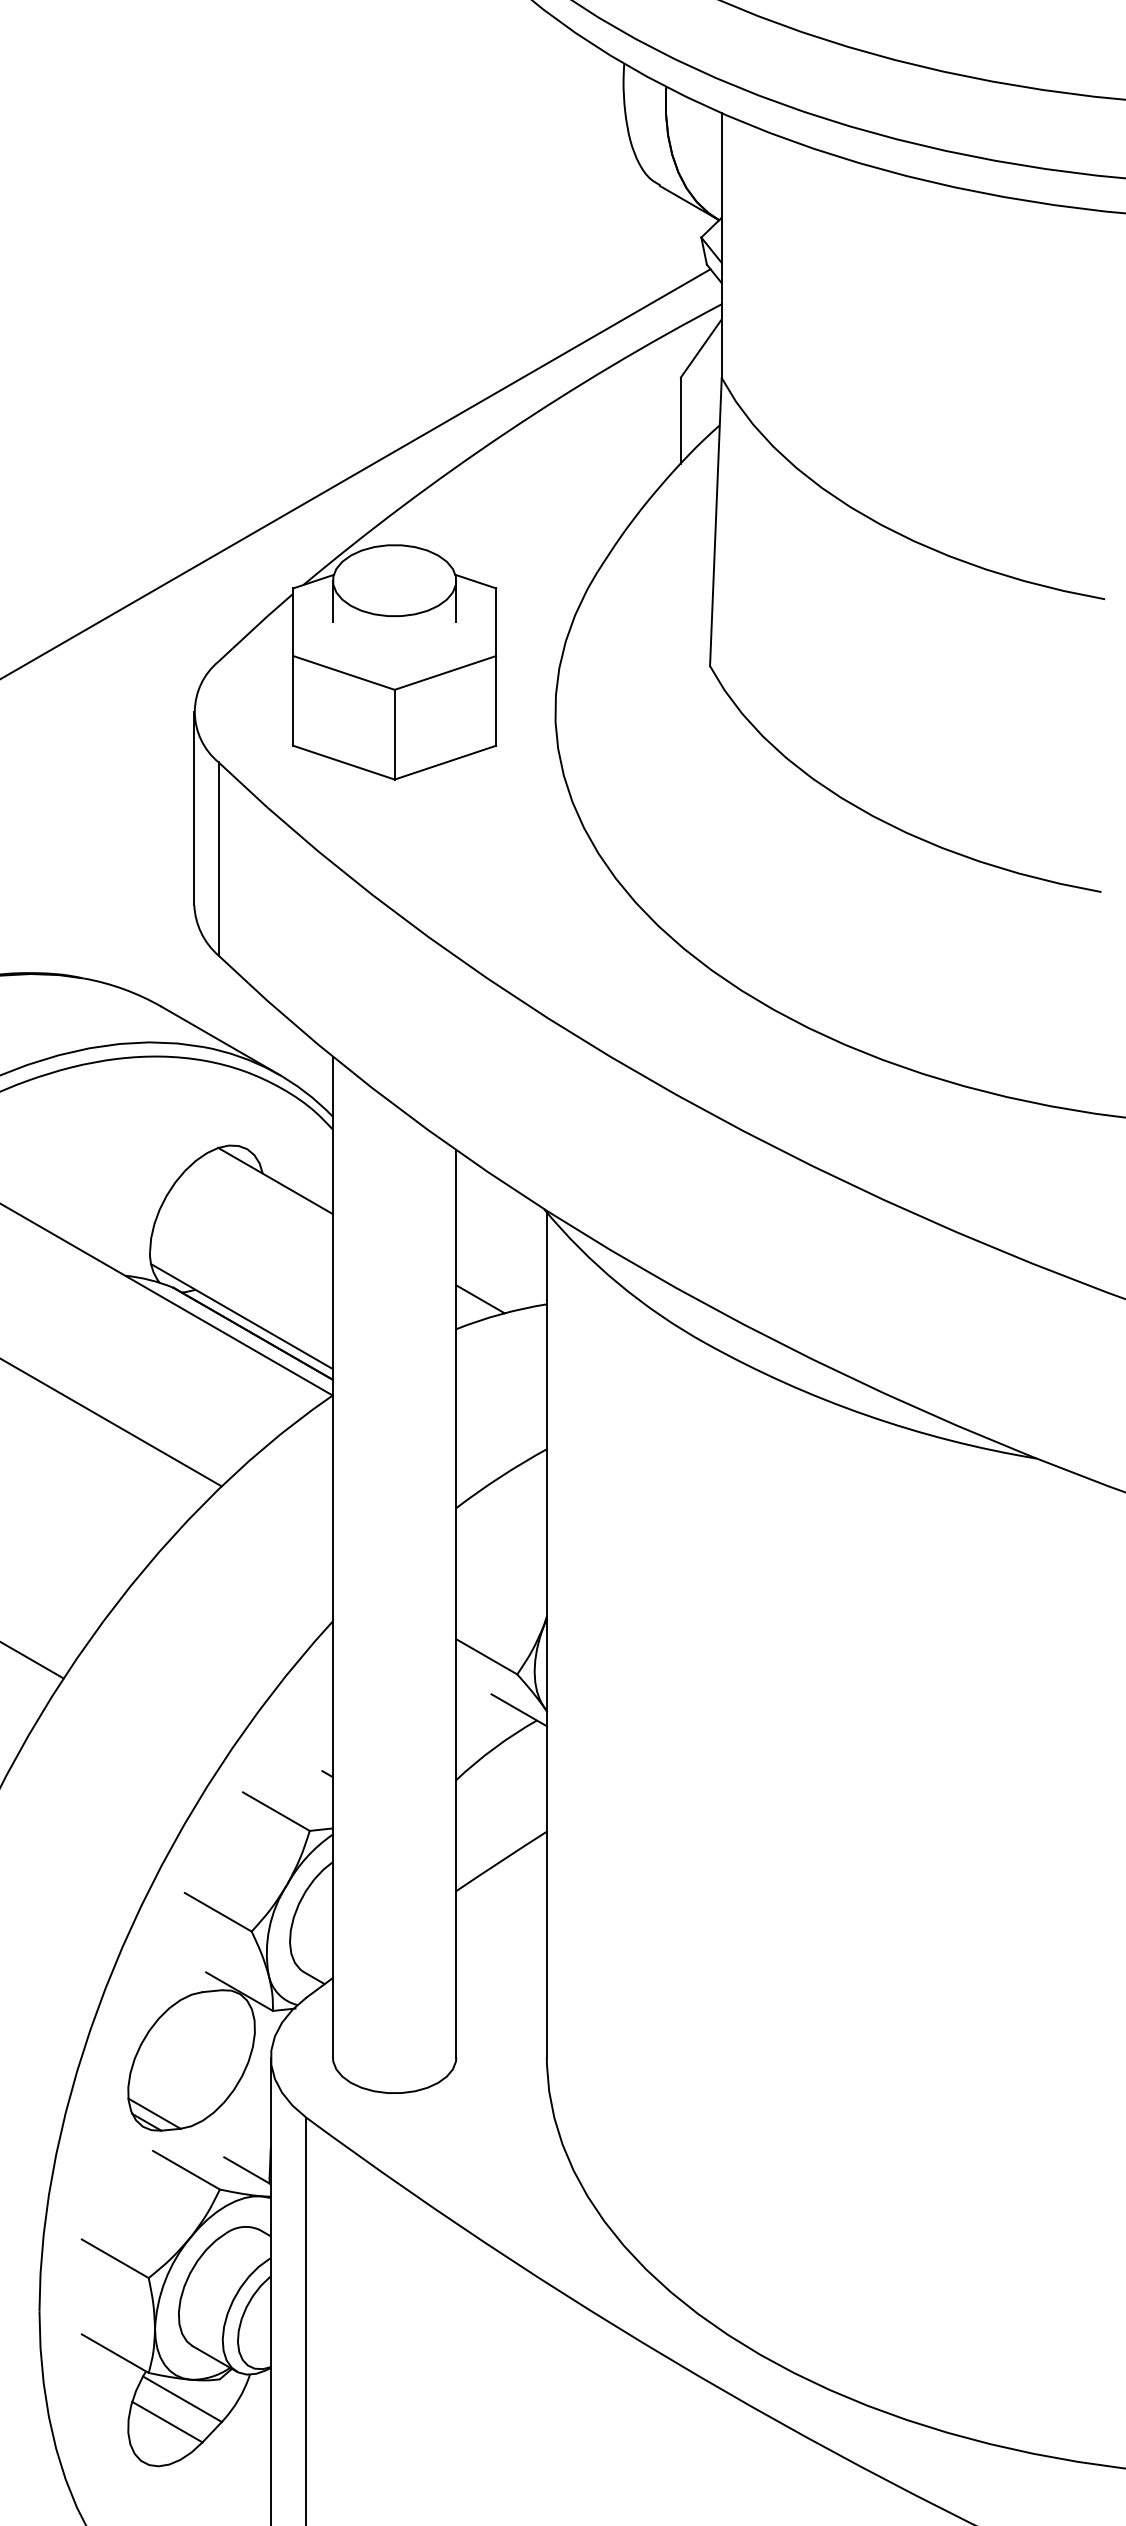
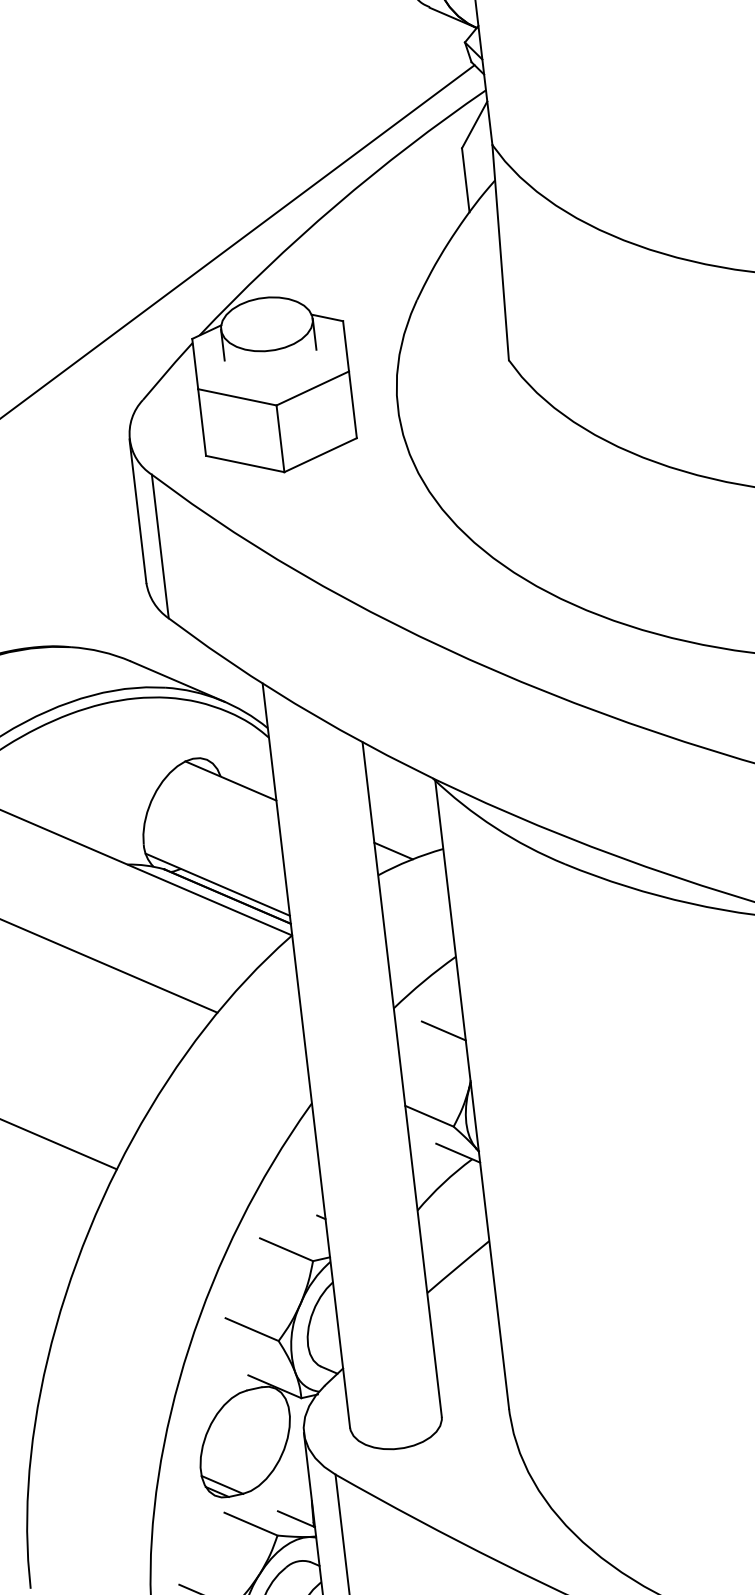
line: (518, 1545) -> (443, 1030), added

